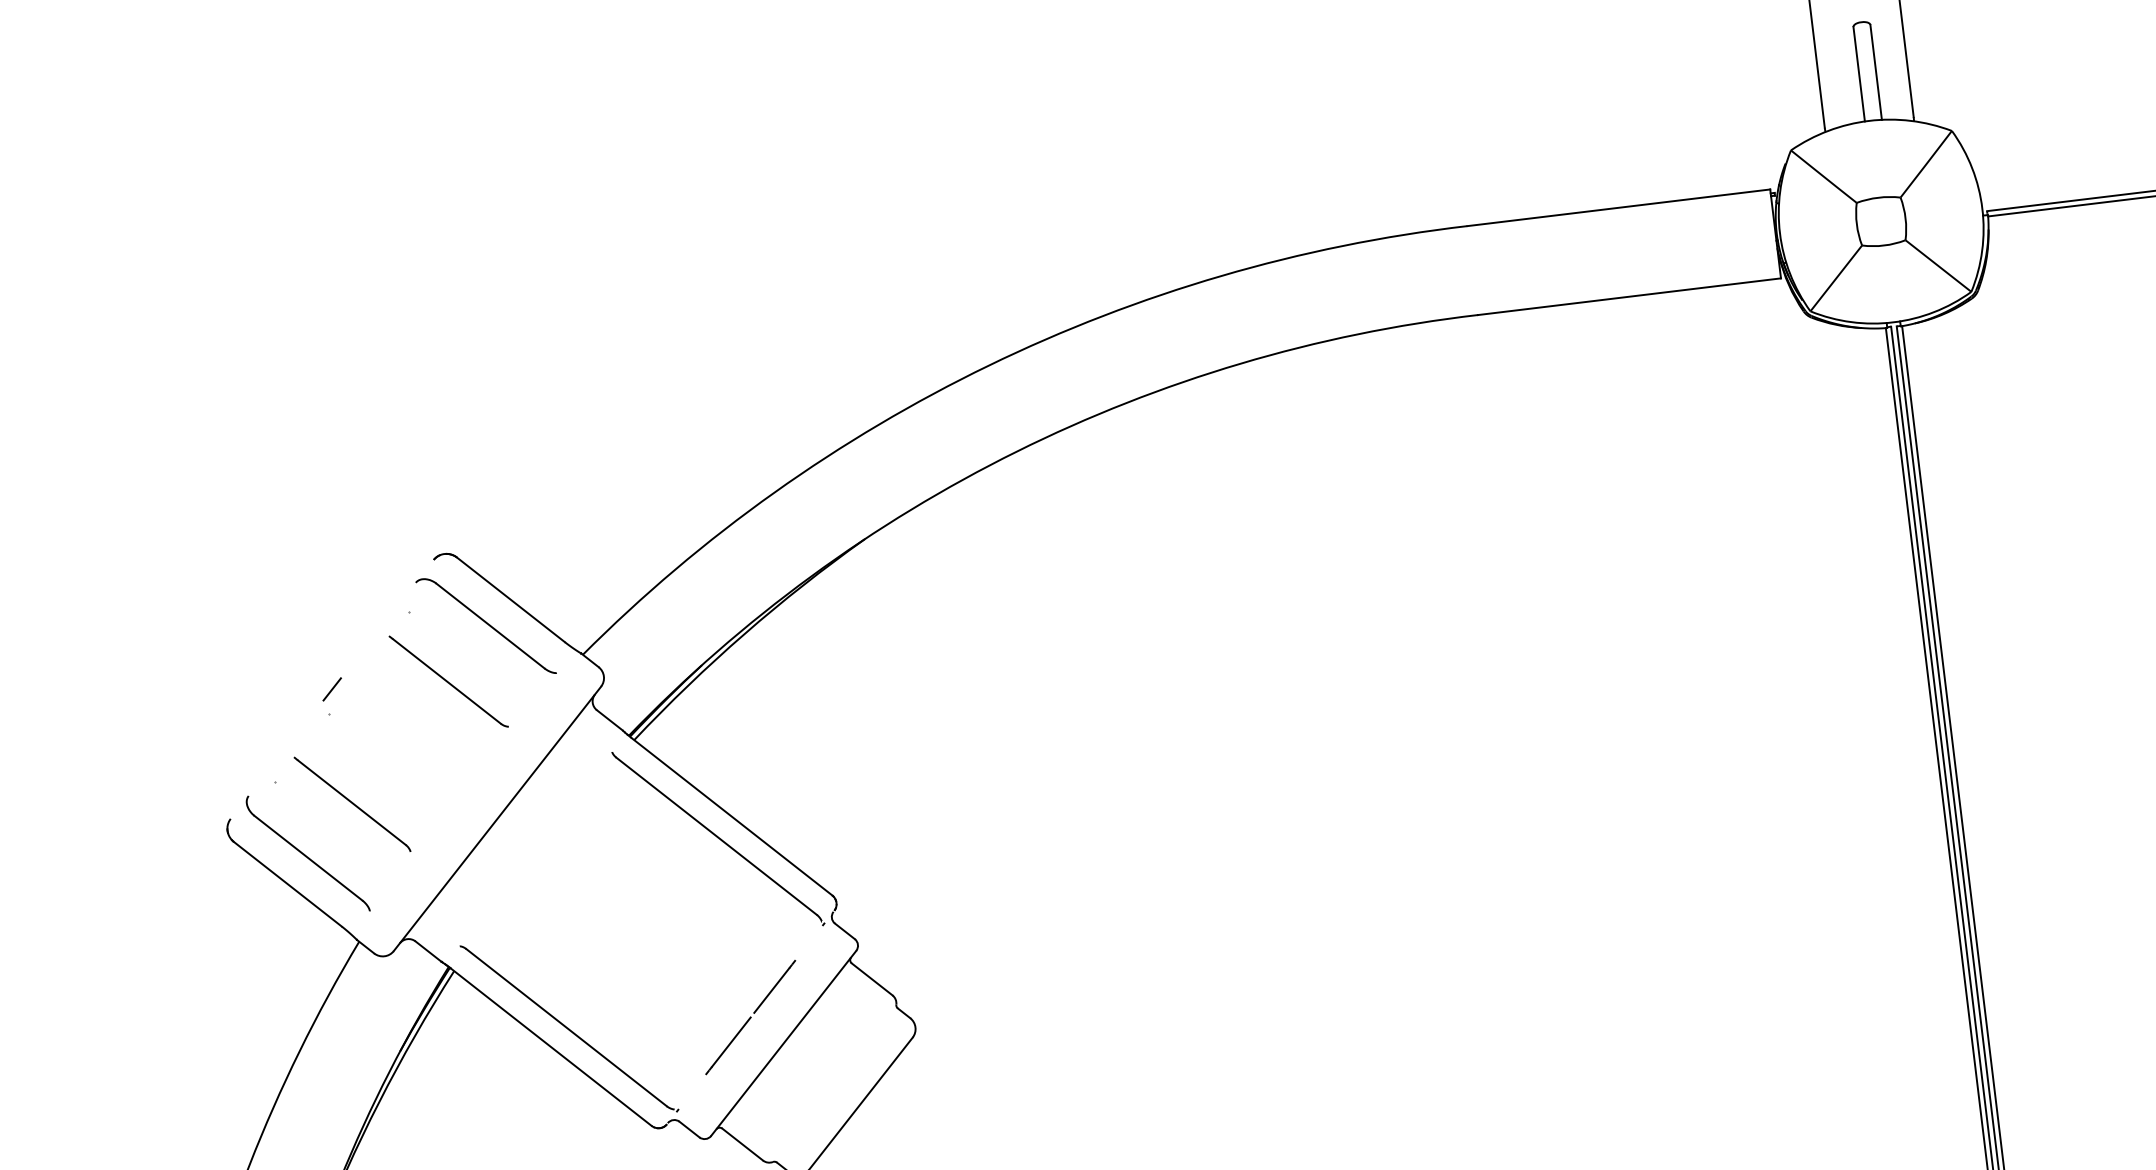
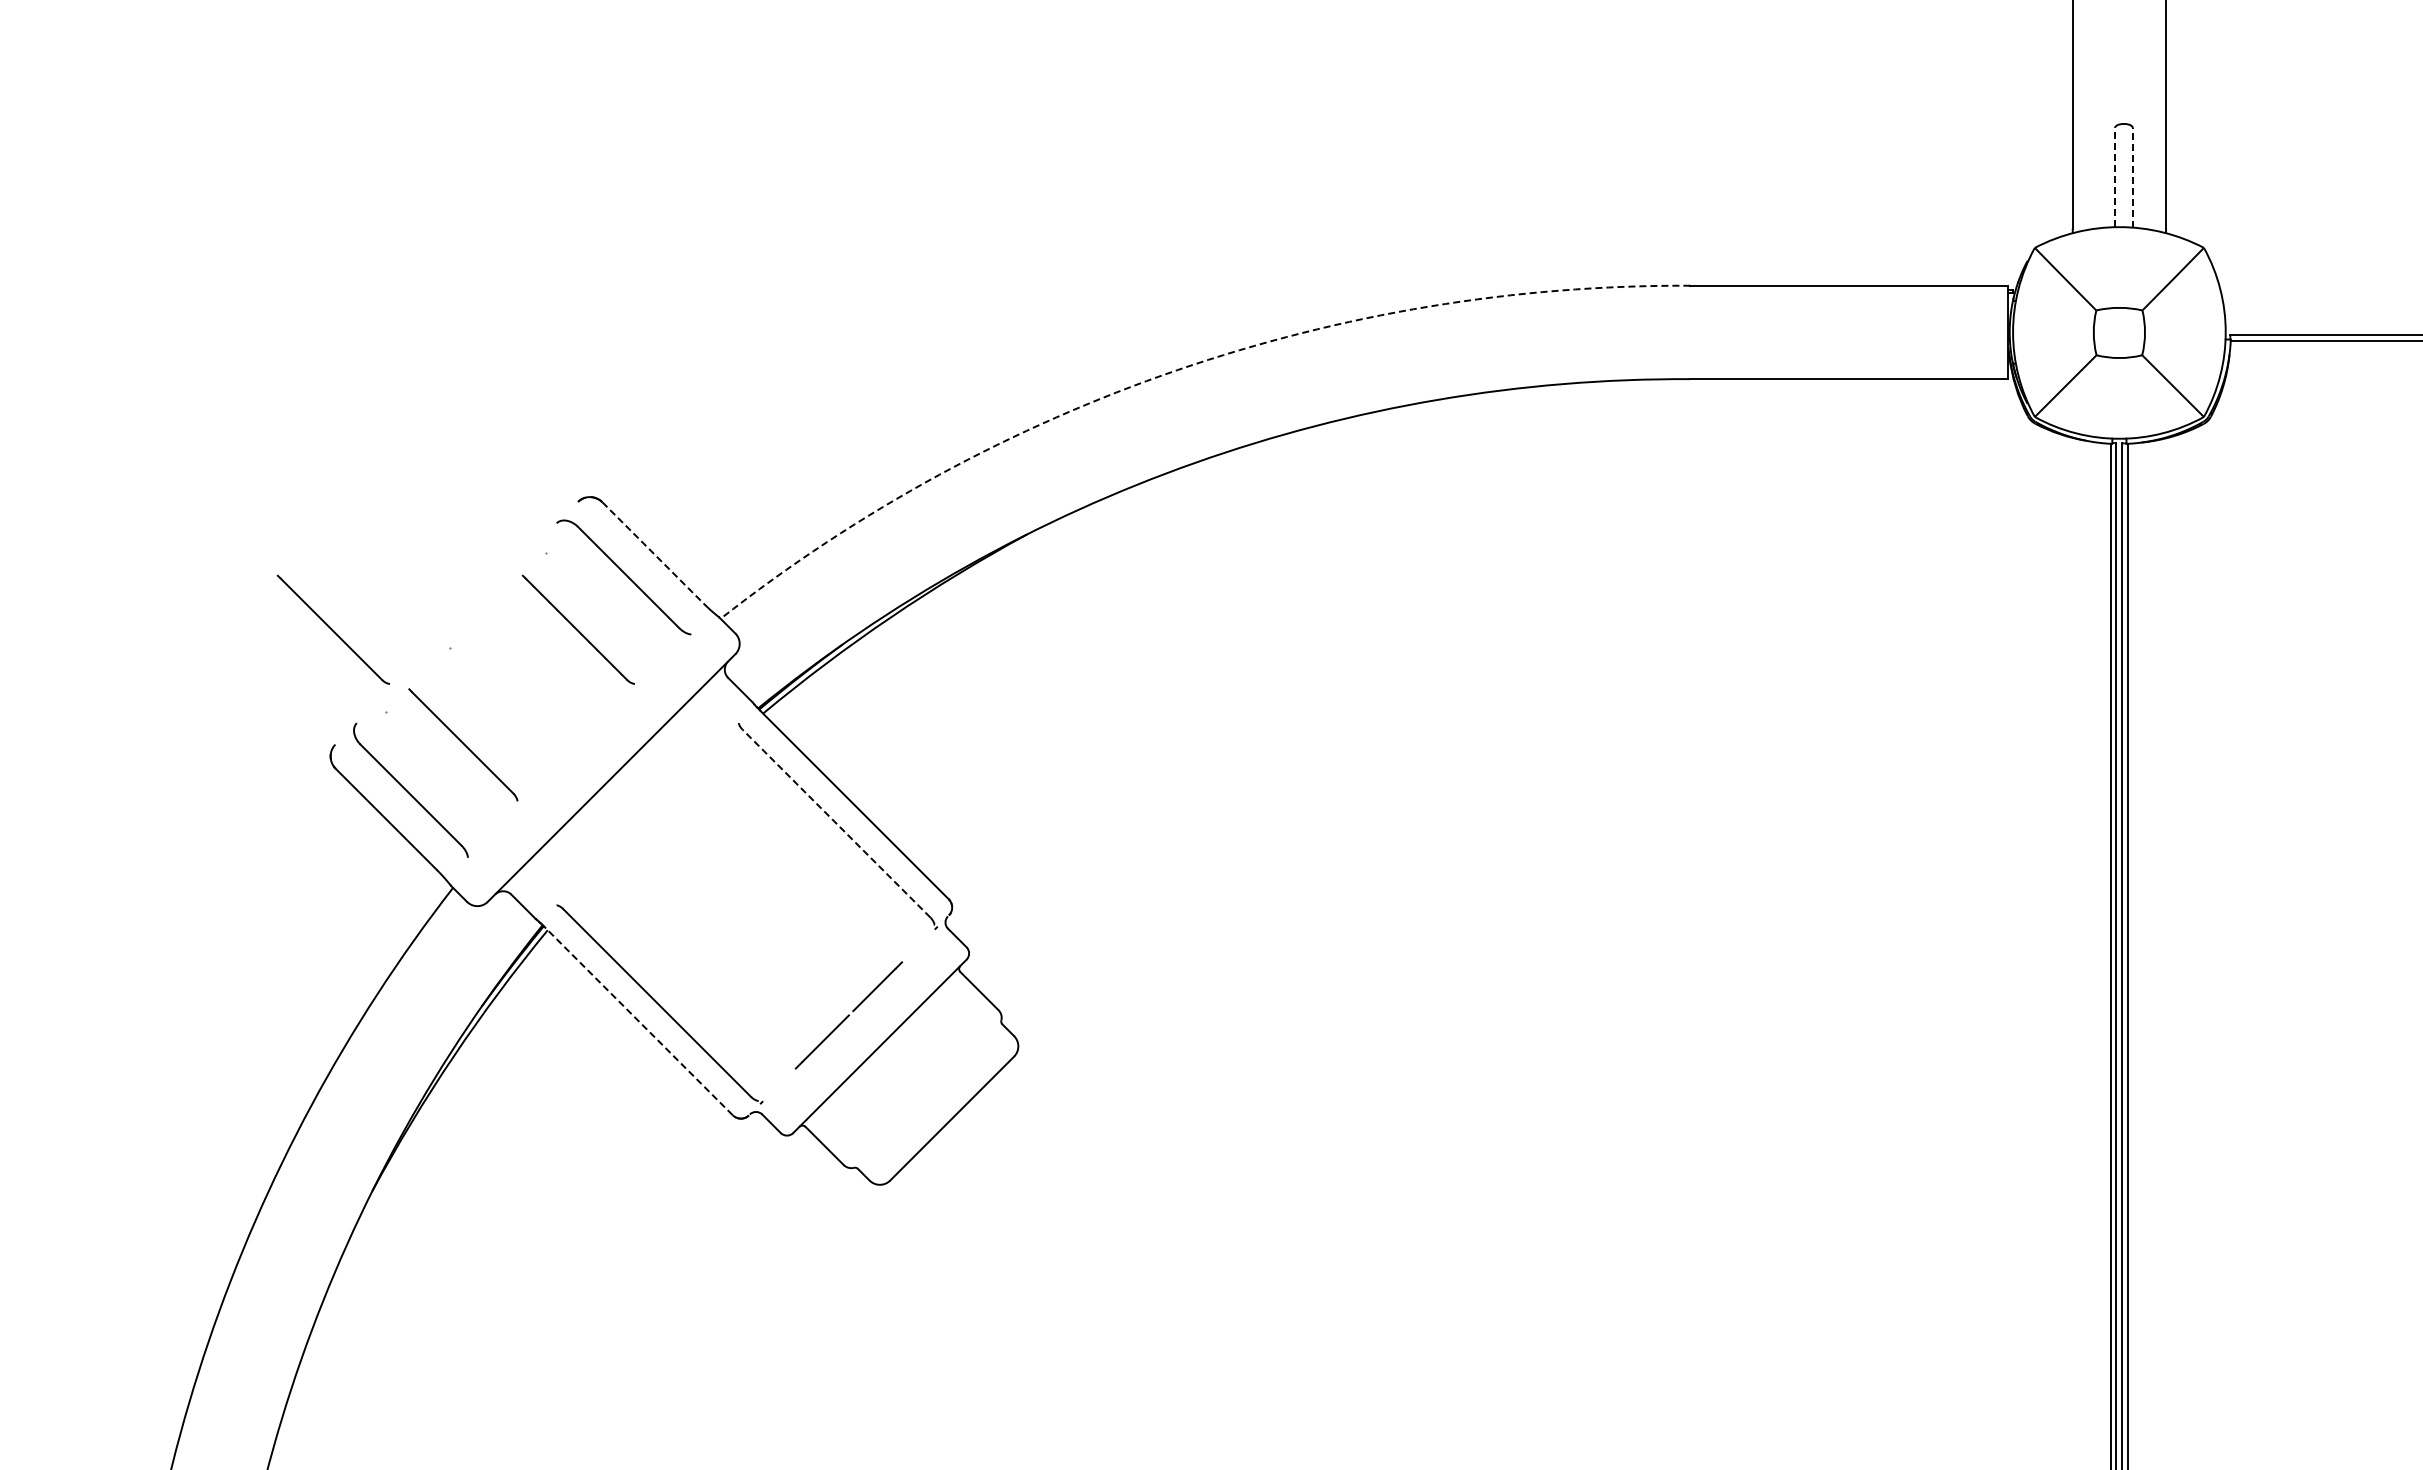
line: (1875, 72) -> (2132, 177), solid -> dashed
line: (1859, 74) -> (2115, 177), solid -> dashed
arc: (989, 365) -> (1177, 370), solid -> dashed
line: (511, 599) -> (653, 552), solid -> dashed
line: (331, 688) -> (456, 622), removed
line: (214, 709) -> (332, 629), added
line: (716, 836) -> (836, 823), solid -> dashed
line: (551, 1047) -> (638, 1021), solid -> dashed

